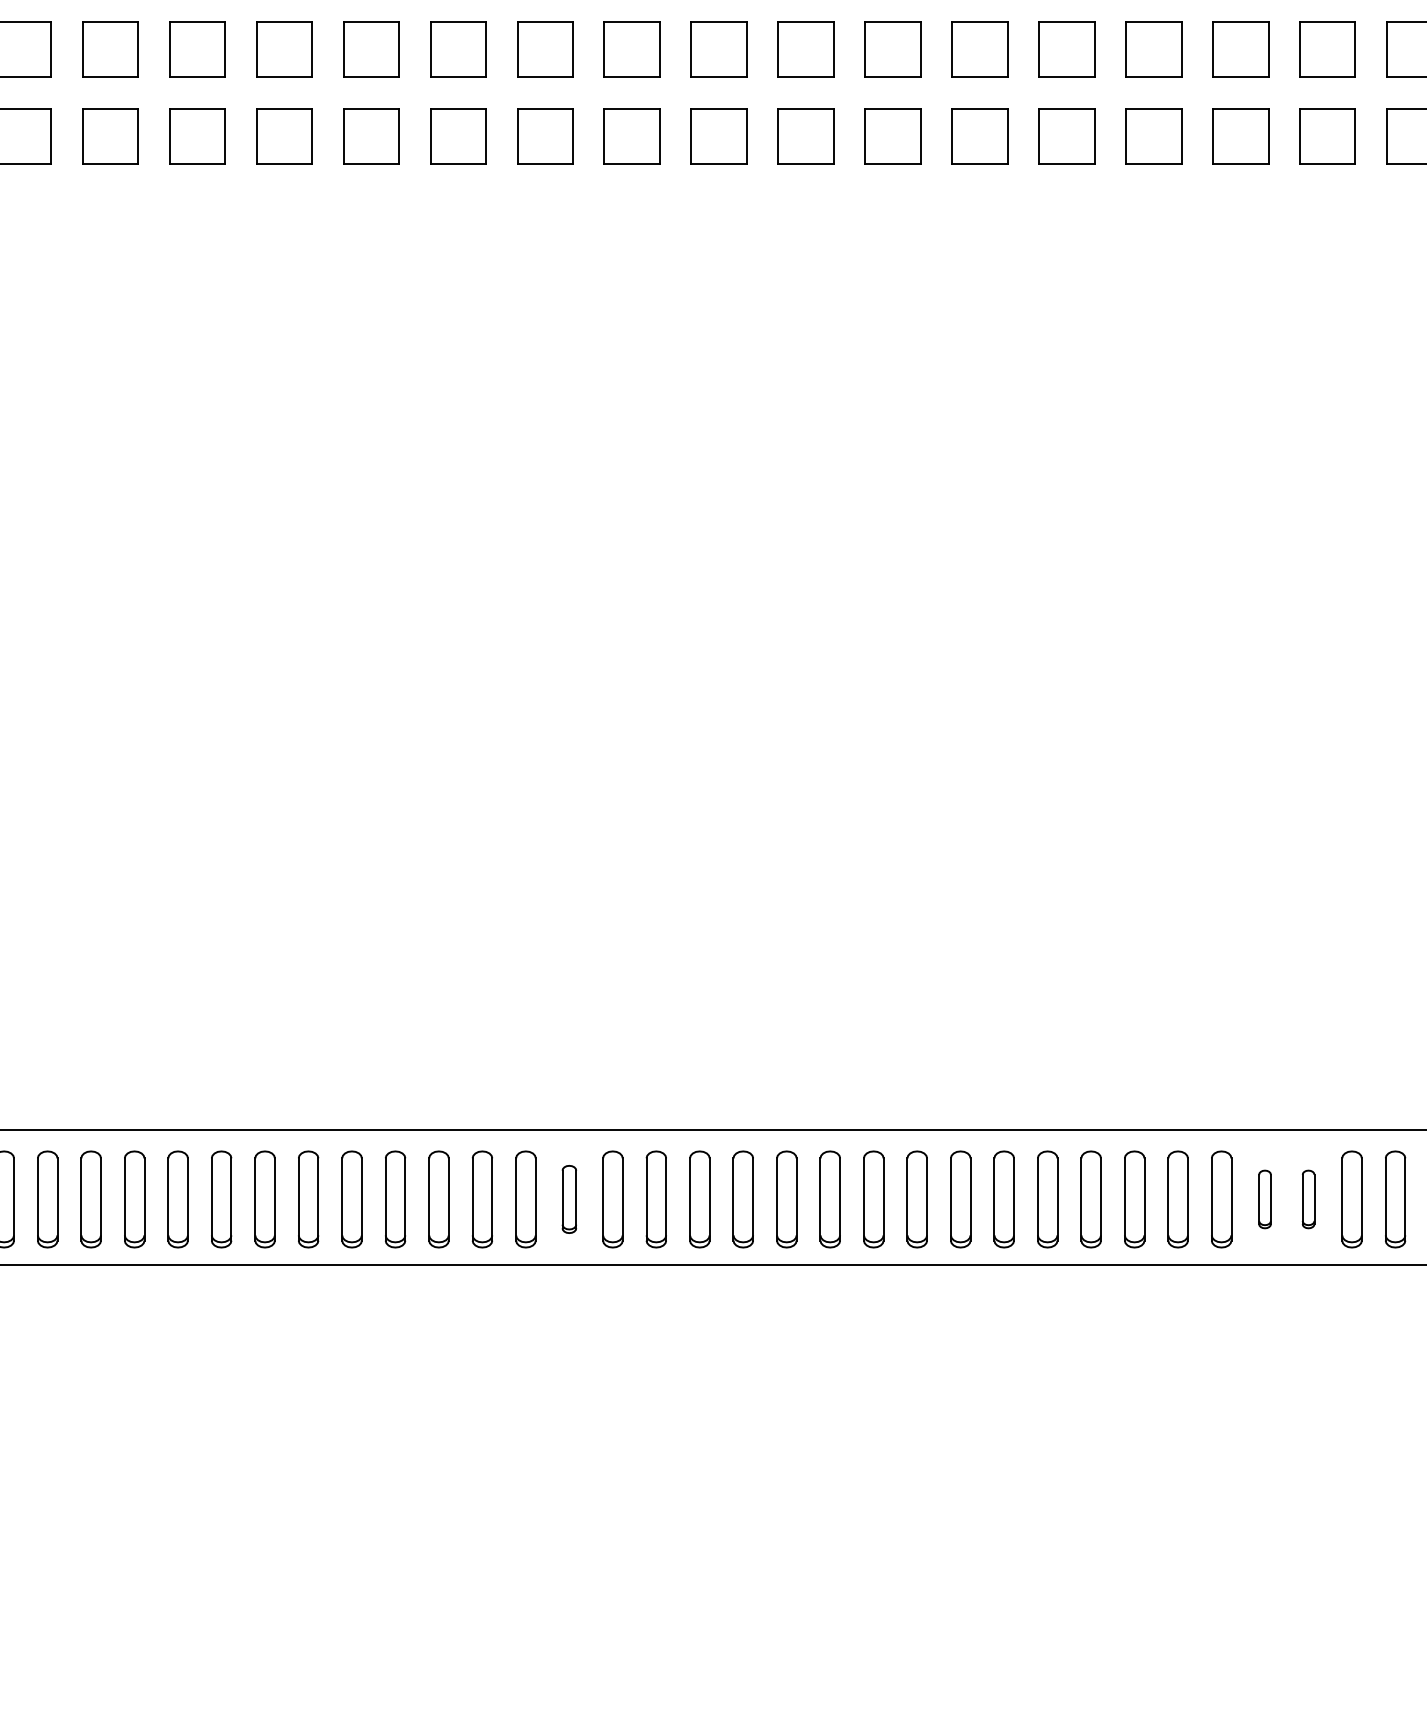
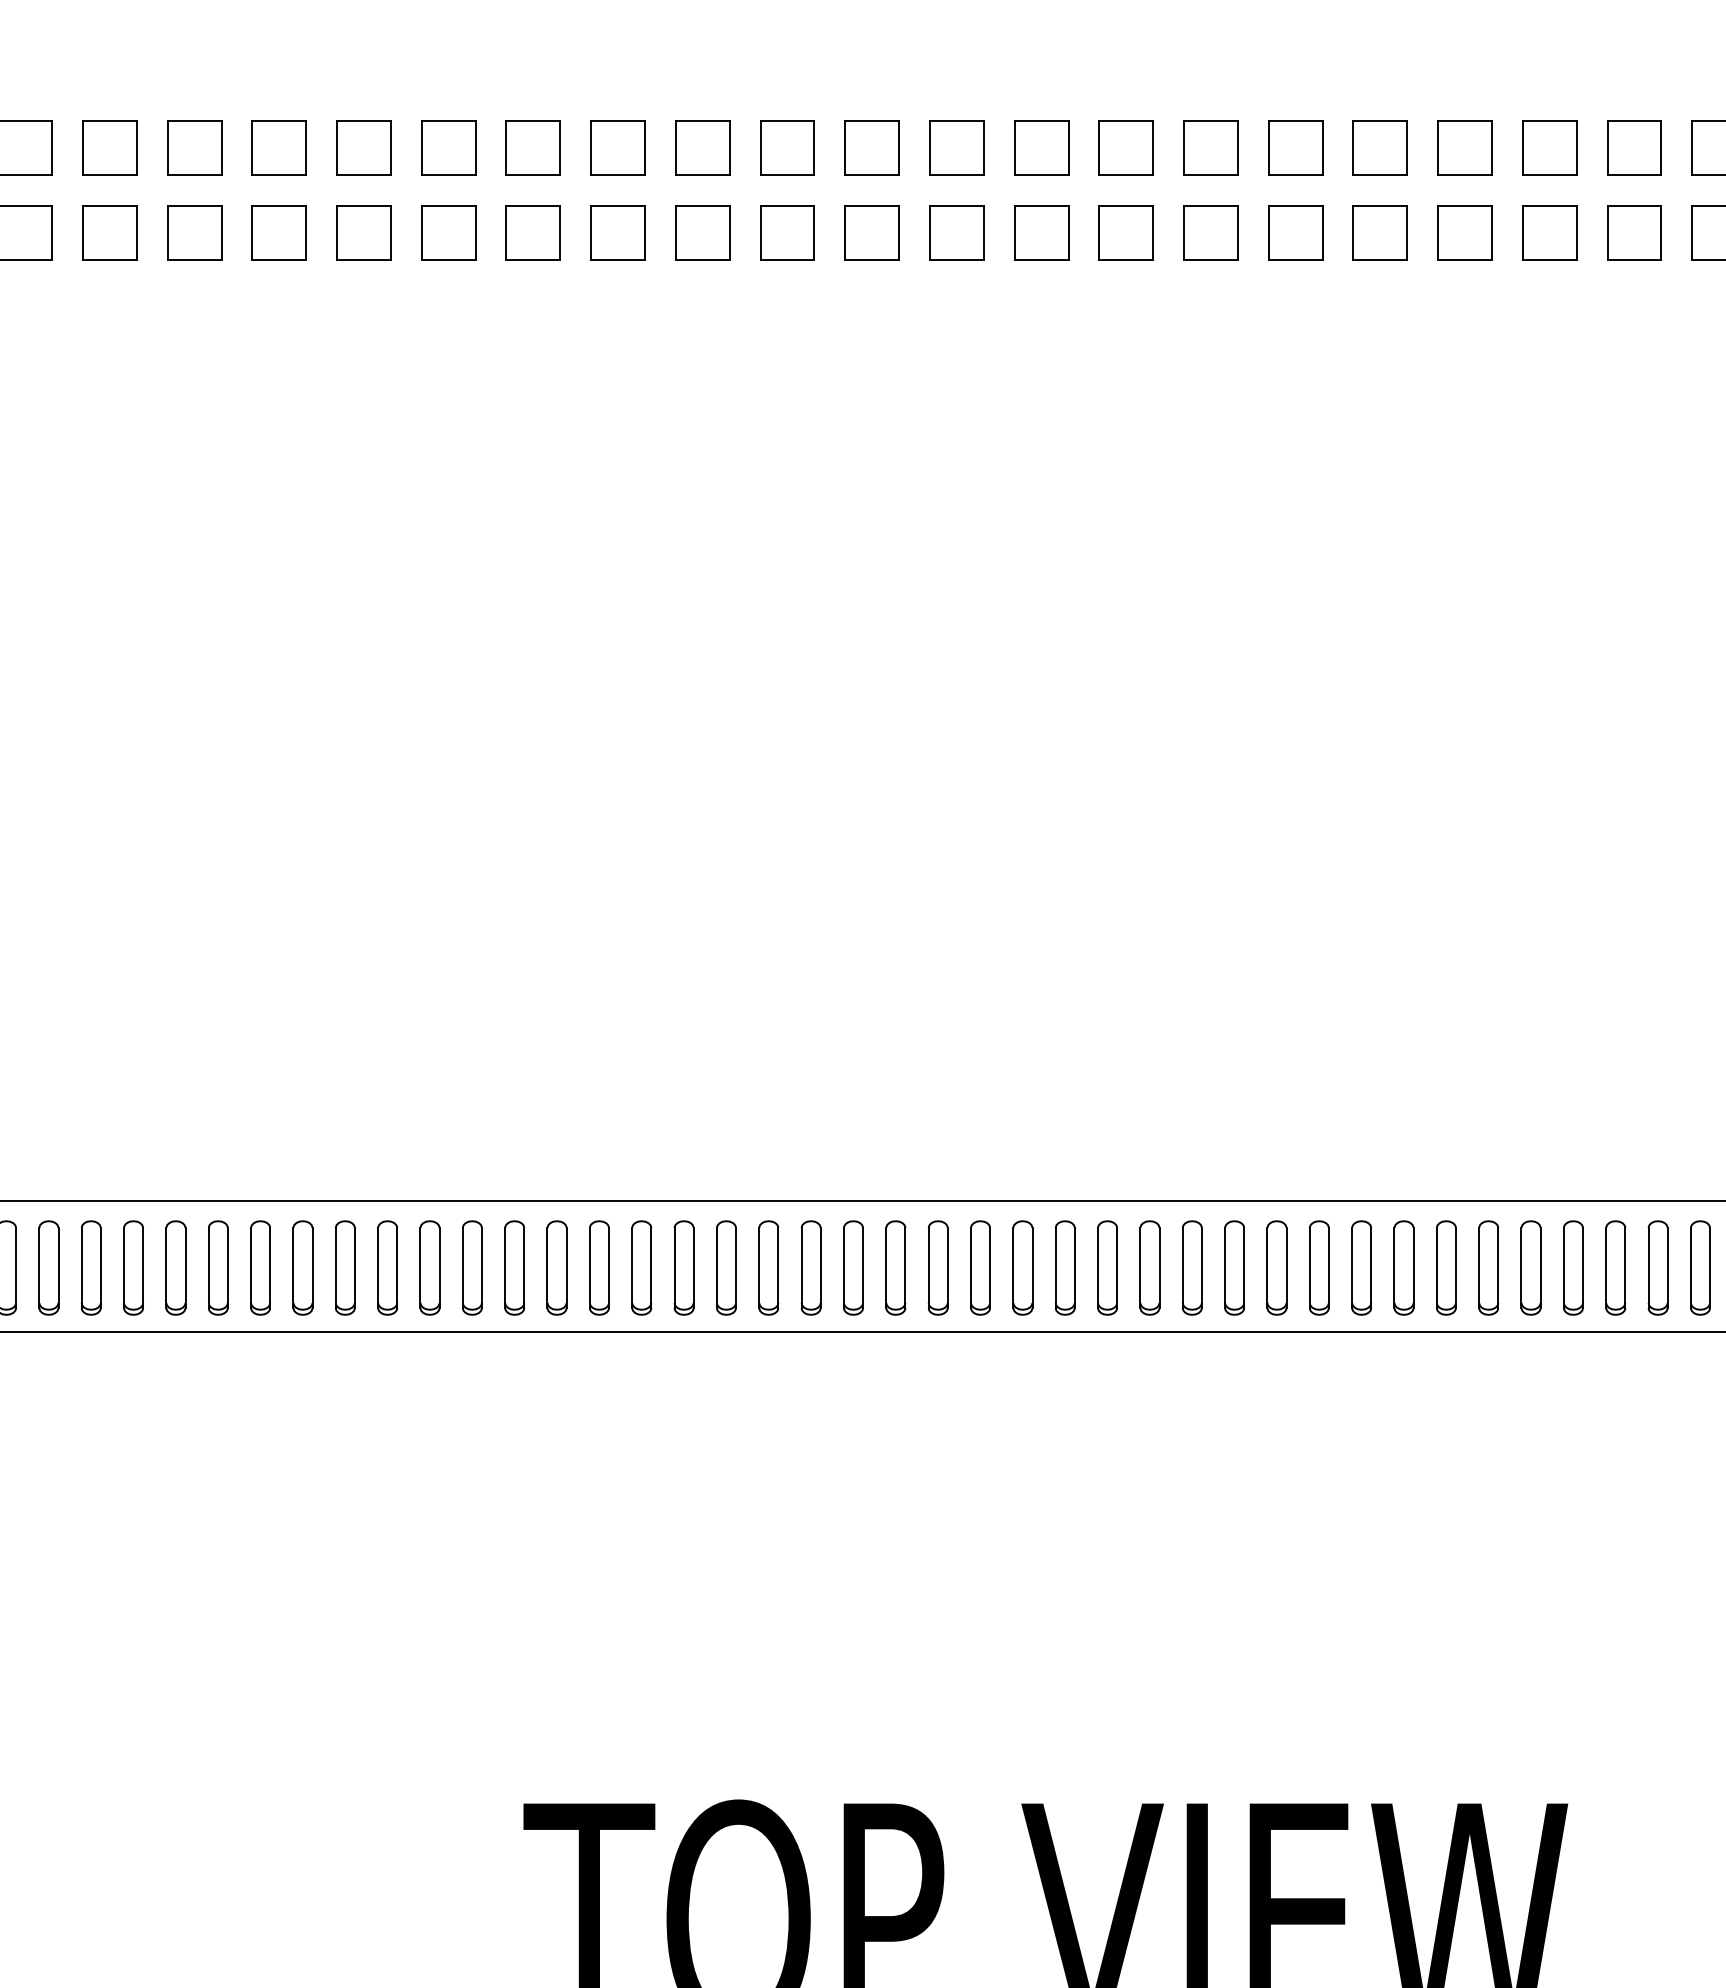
part: (569, 1198) -> (980, 1267), size x1.43
part: (1264, 1198) -> (1657, 1267), size x1.67
part: (1308, 1198) -> (1700, 1267), size x1.67

